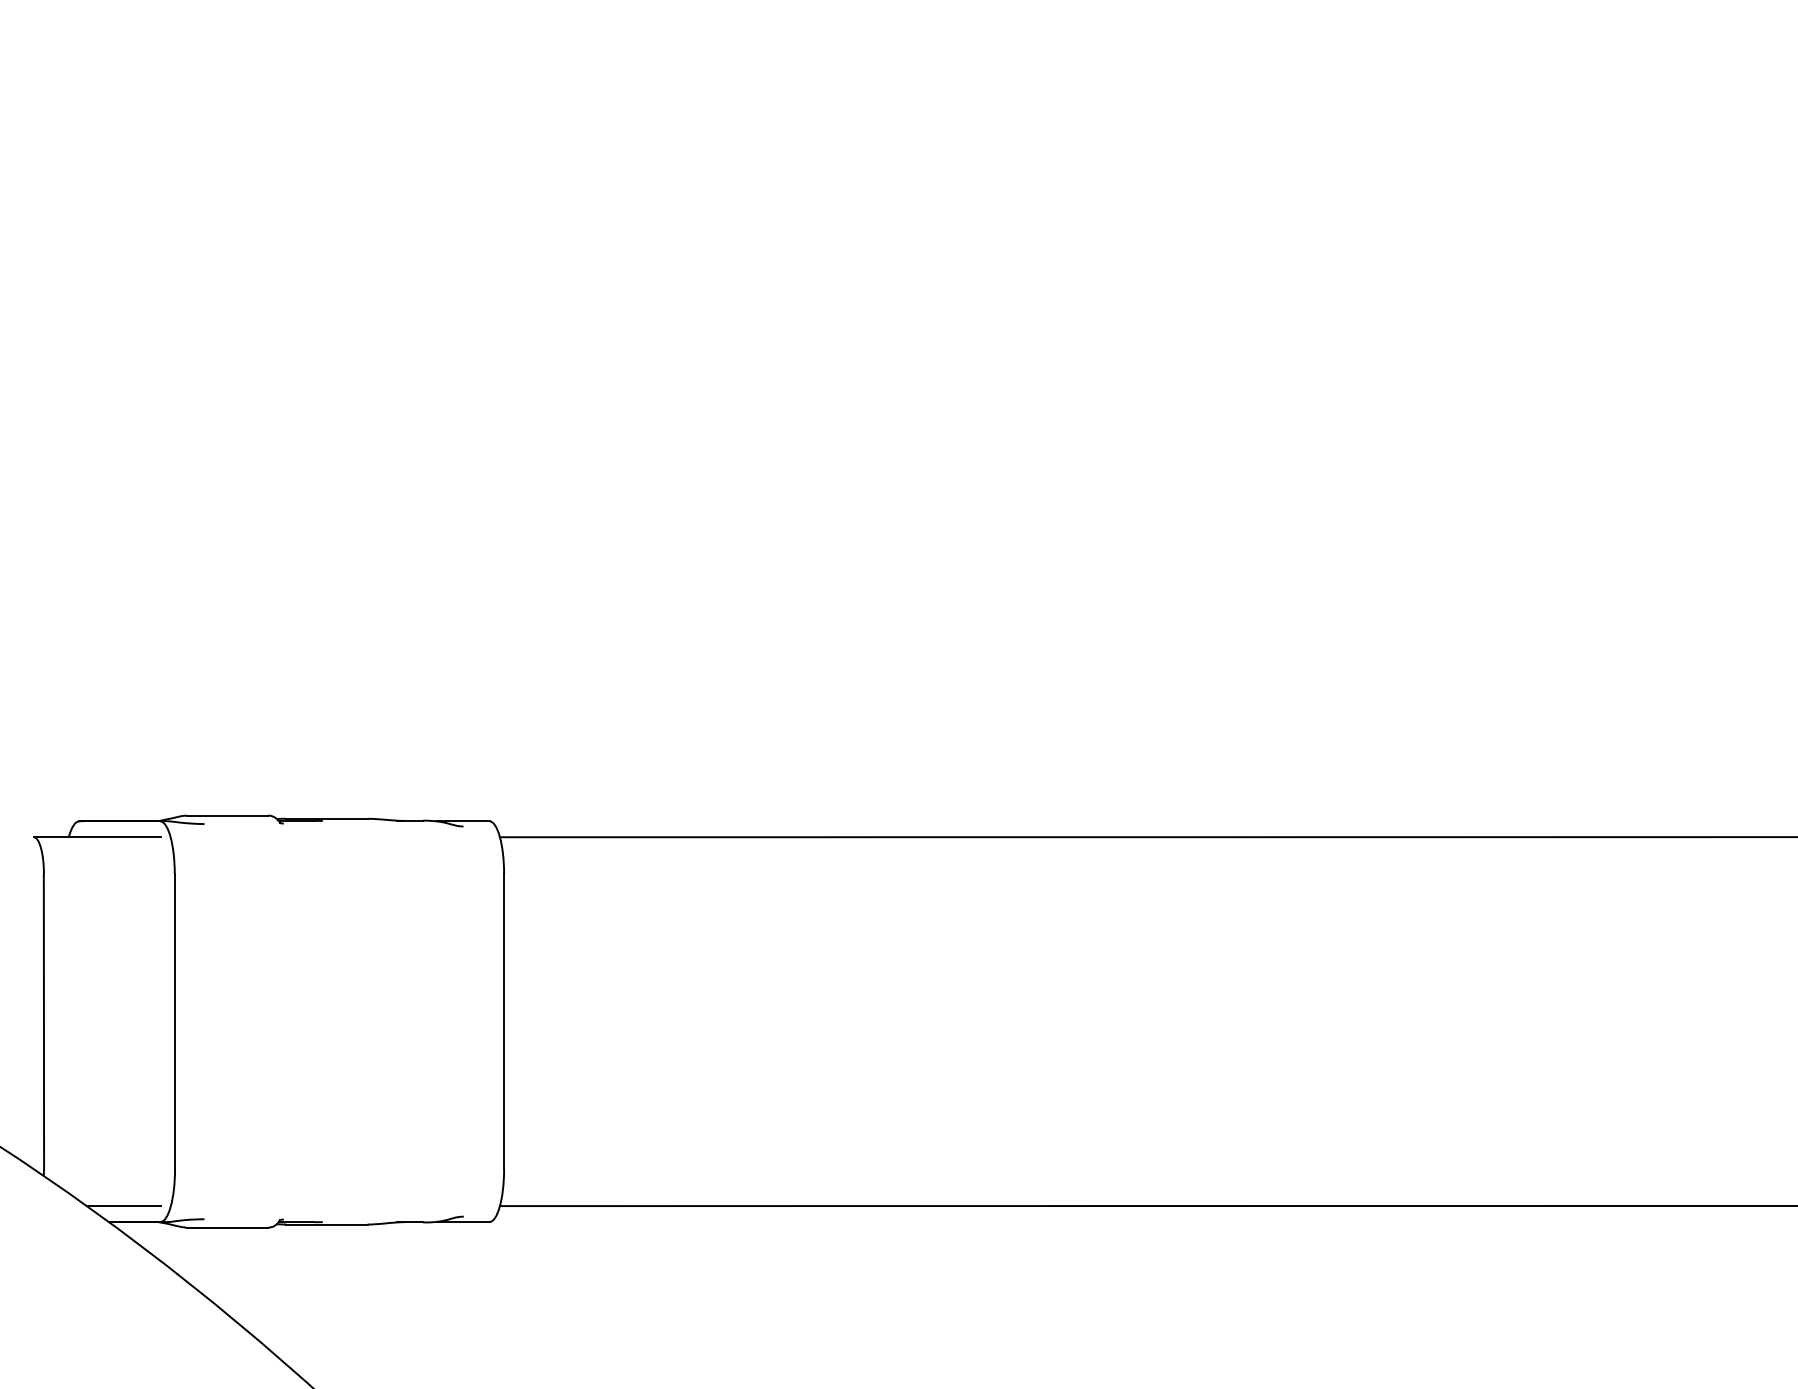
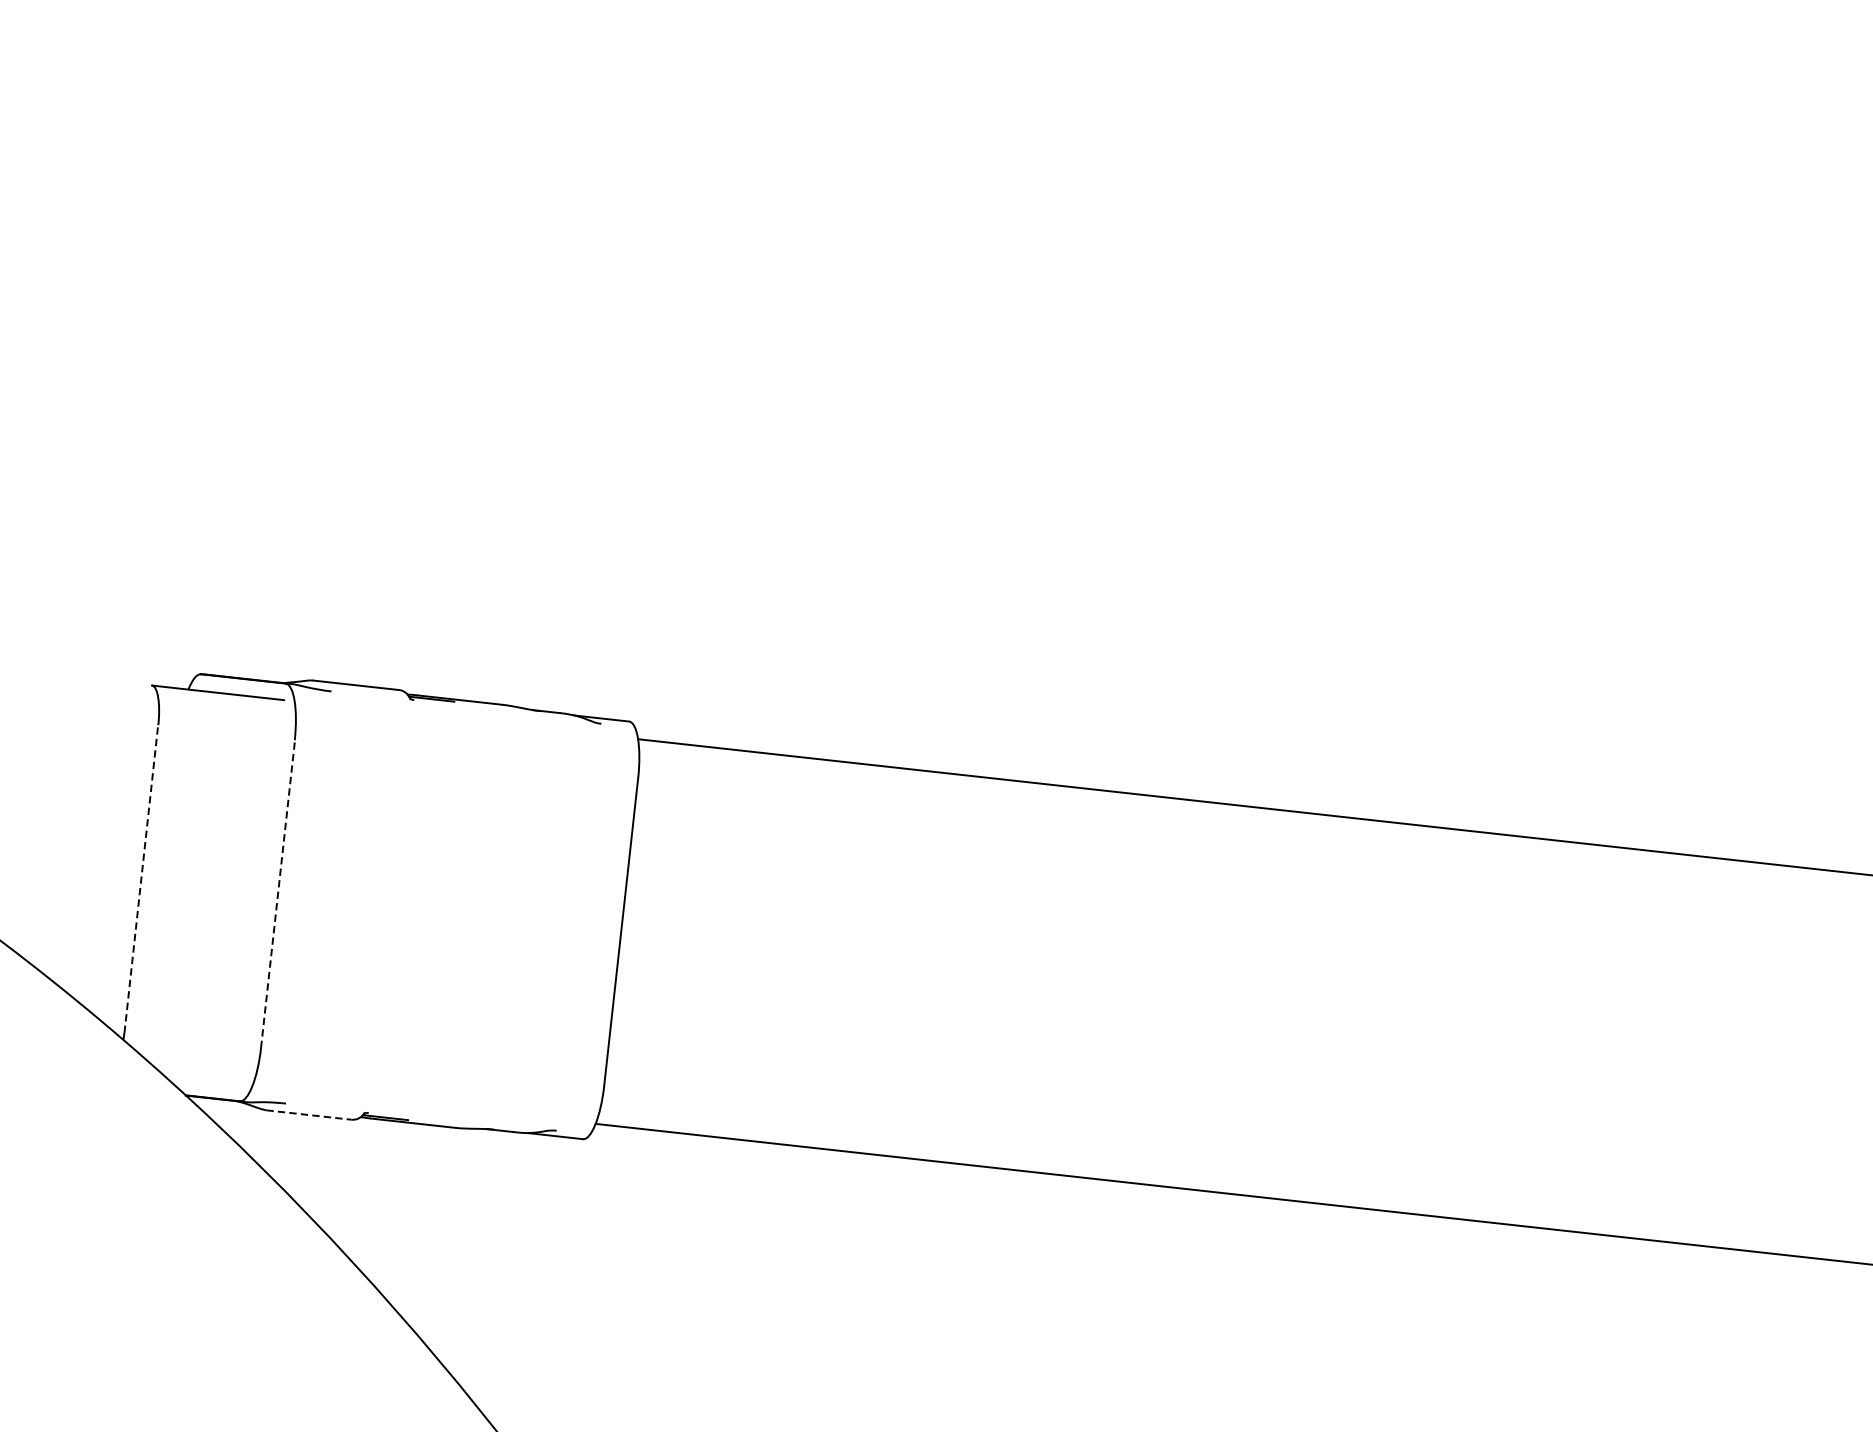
line: (43, 1021) -> (140, 878), solid -> dashed
line: (175, 1021) -> (278, 894), solid -> dashed
line: (123, 1206) -> (203, 1080), removed
line: (227, 1227) -> (309, 1114), solid -> dashed

